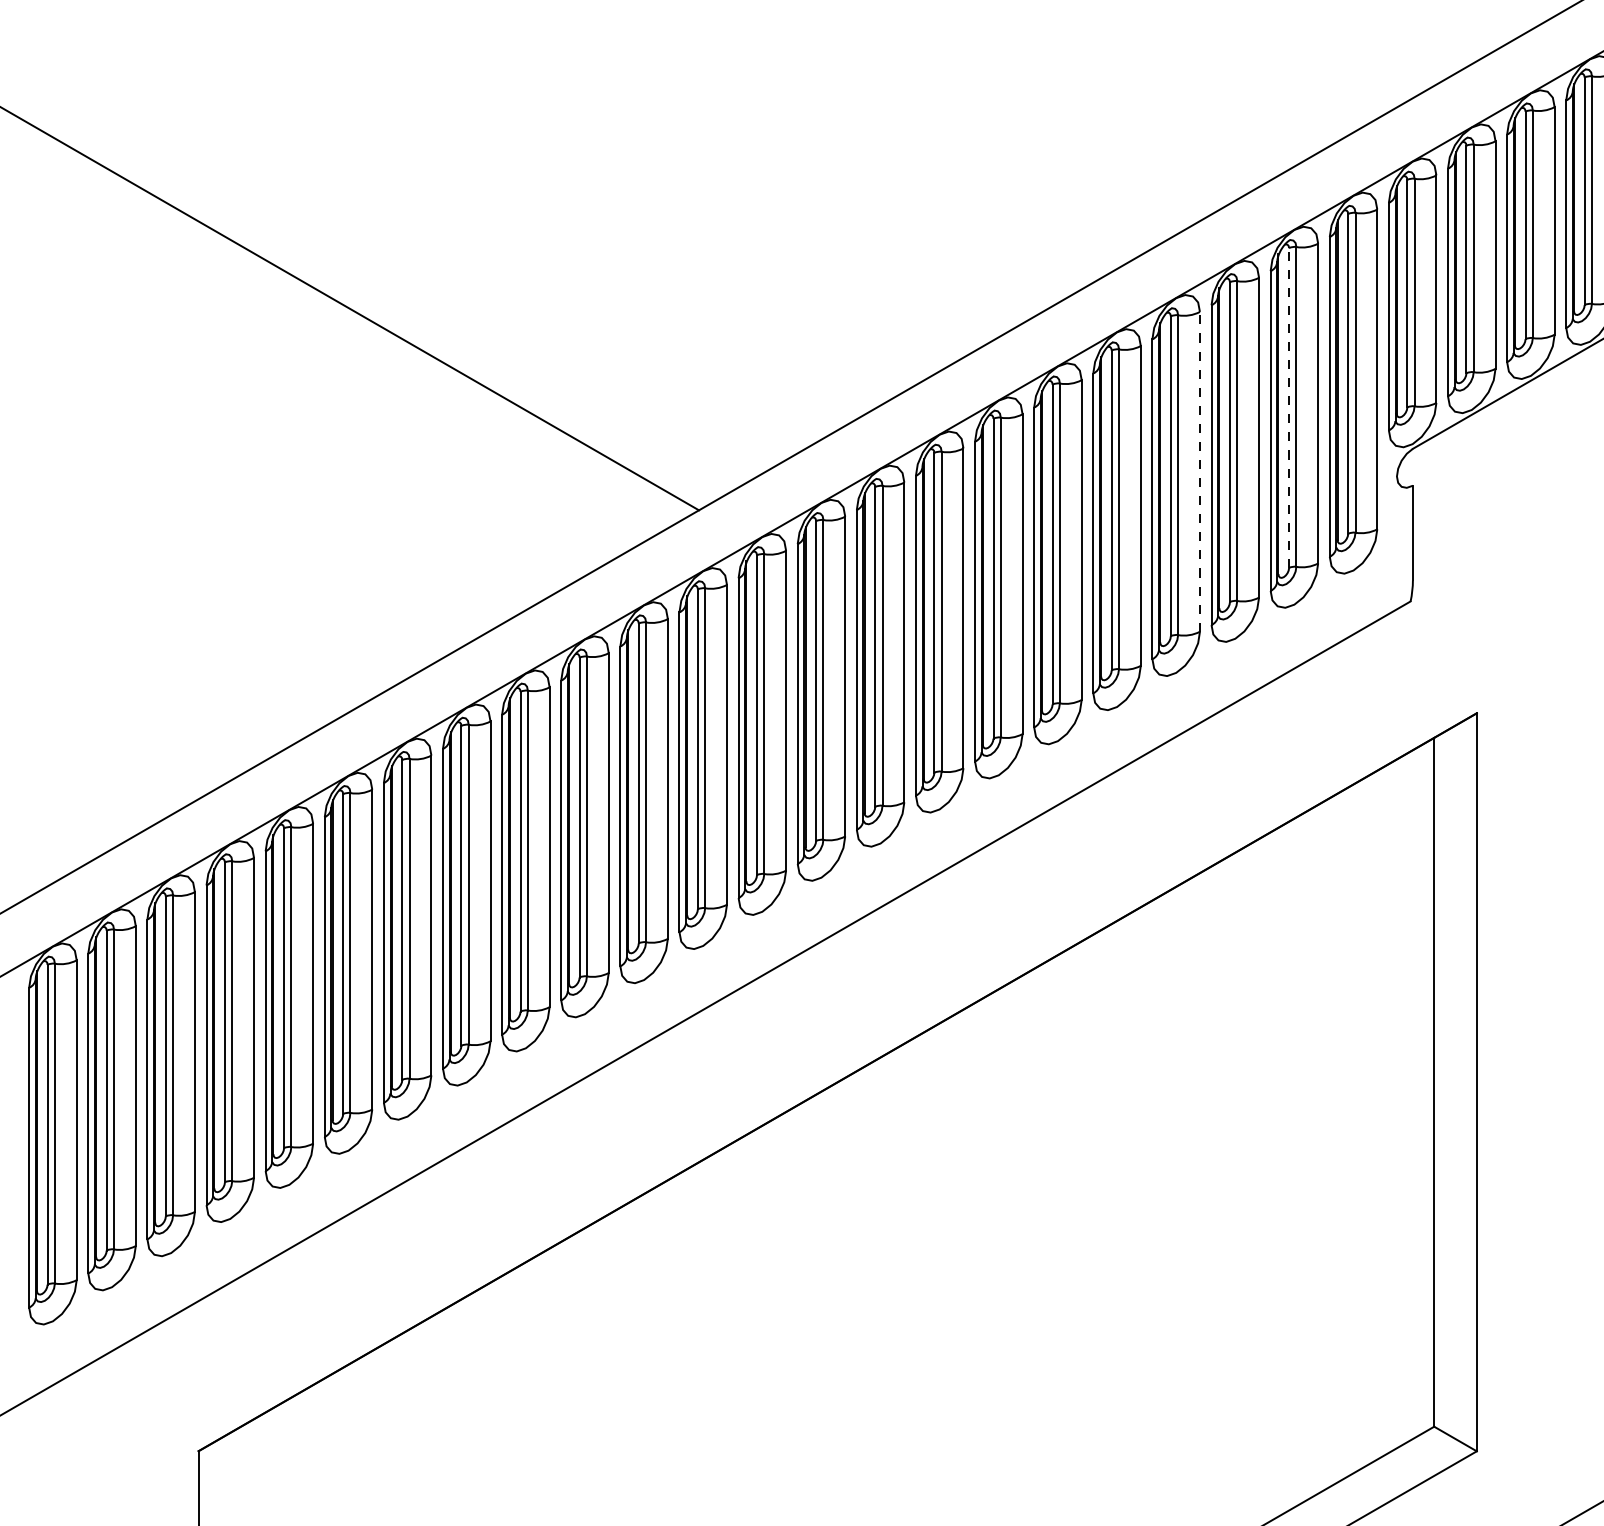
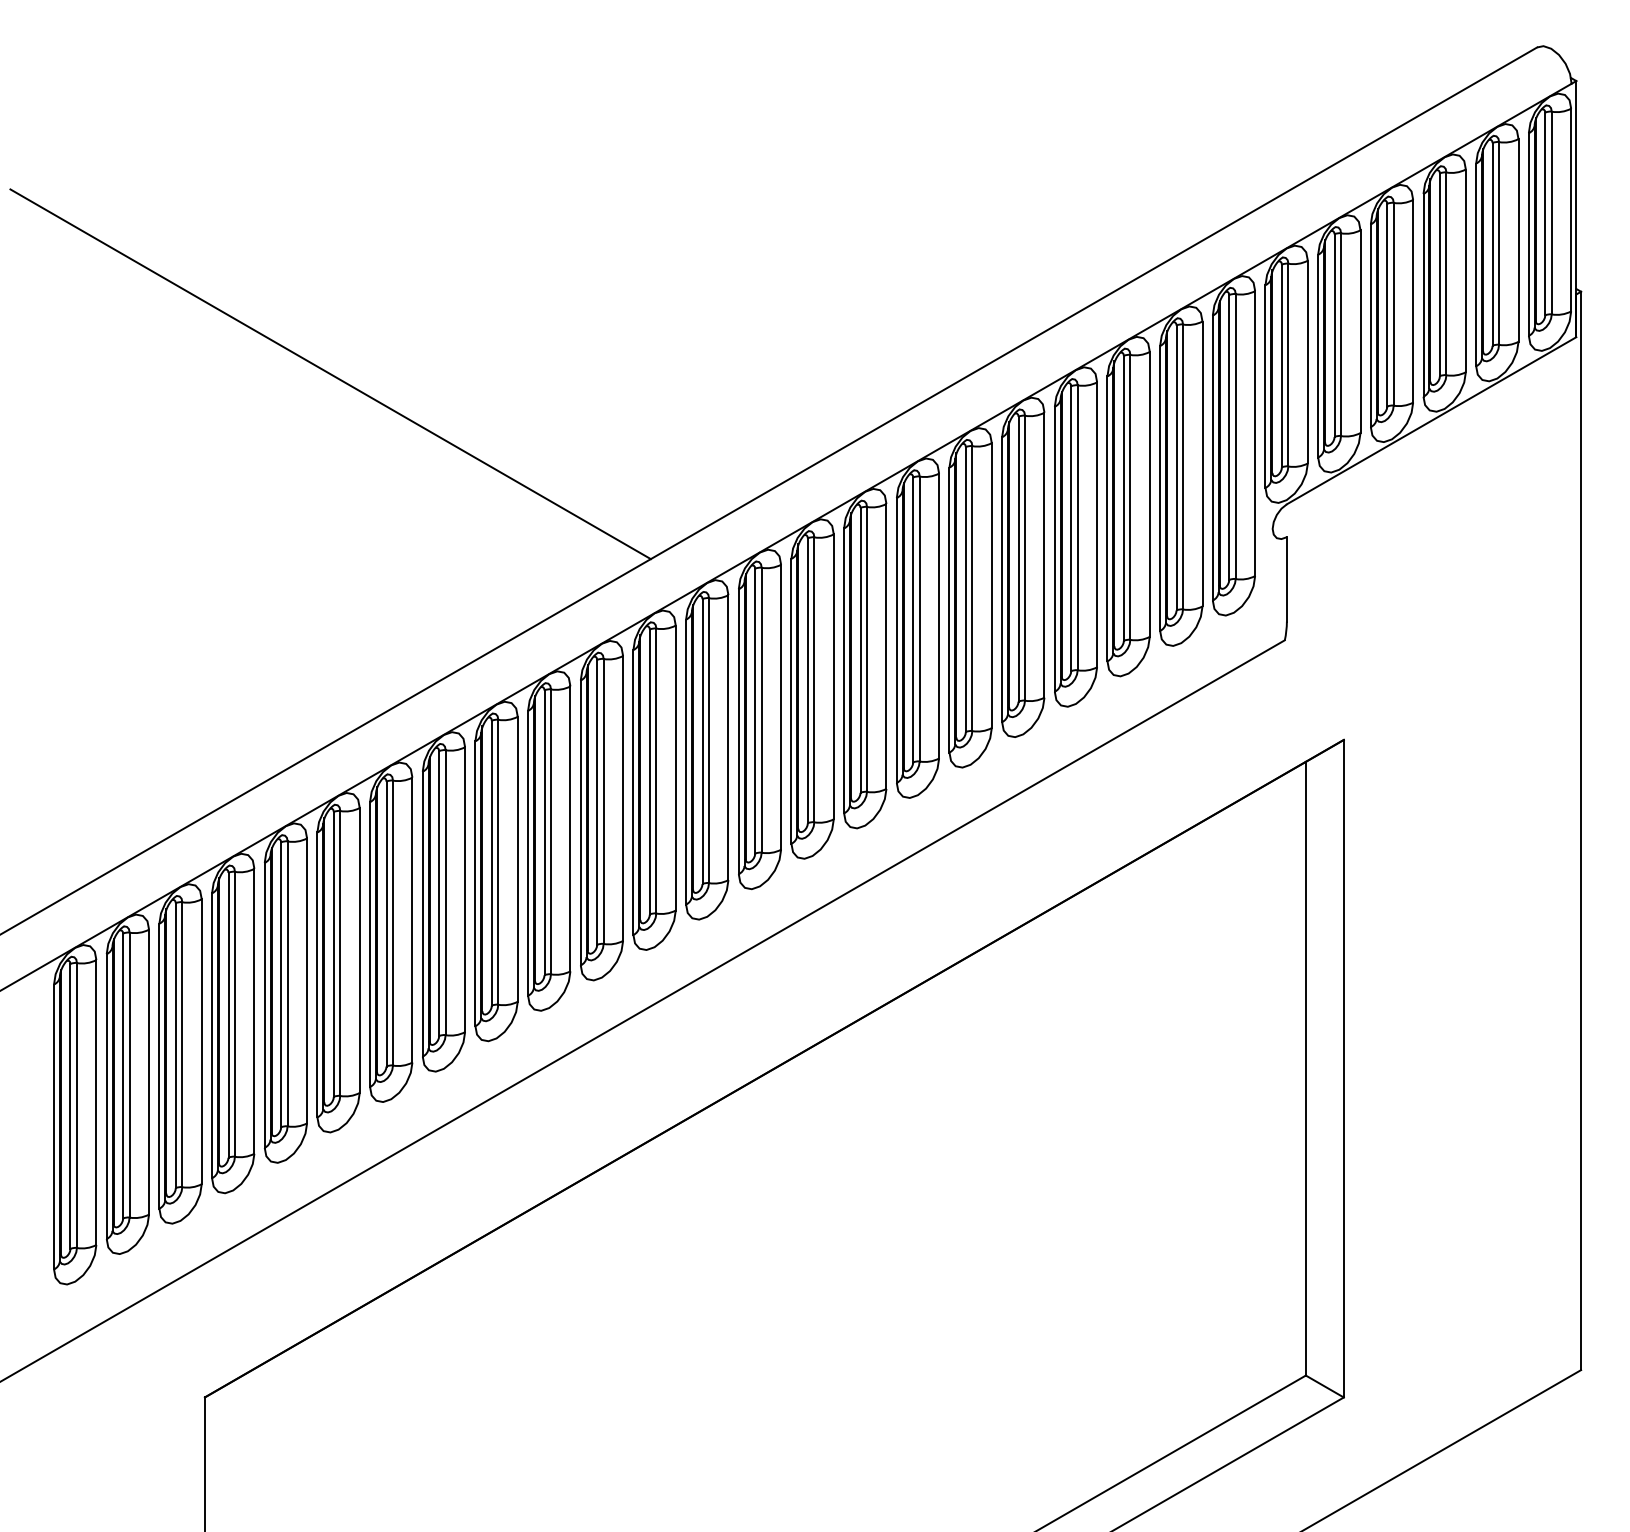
line: (1289, 407) -> (1176, 467), dashed -> solid
line: (1200, 471) -> (1097, 524), dashed -> solid

